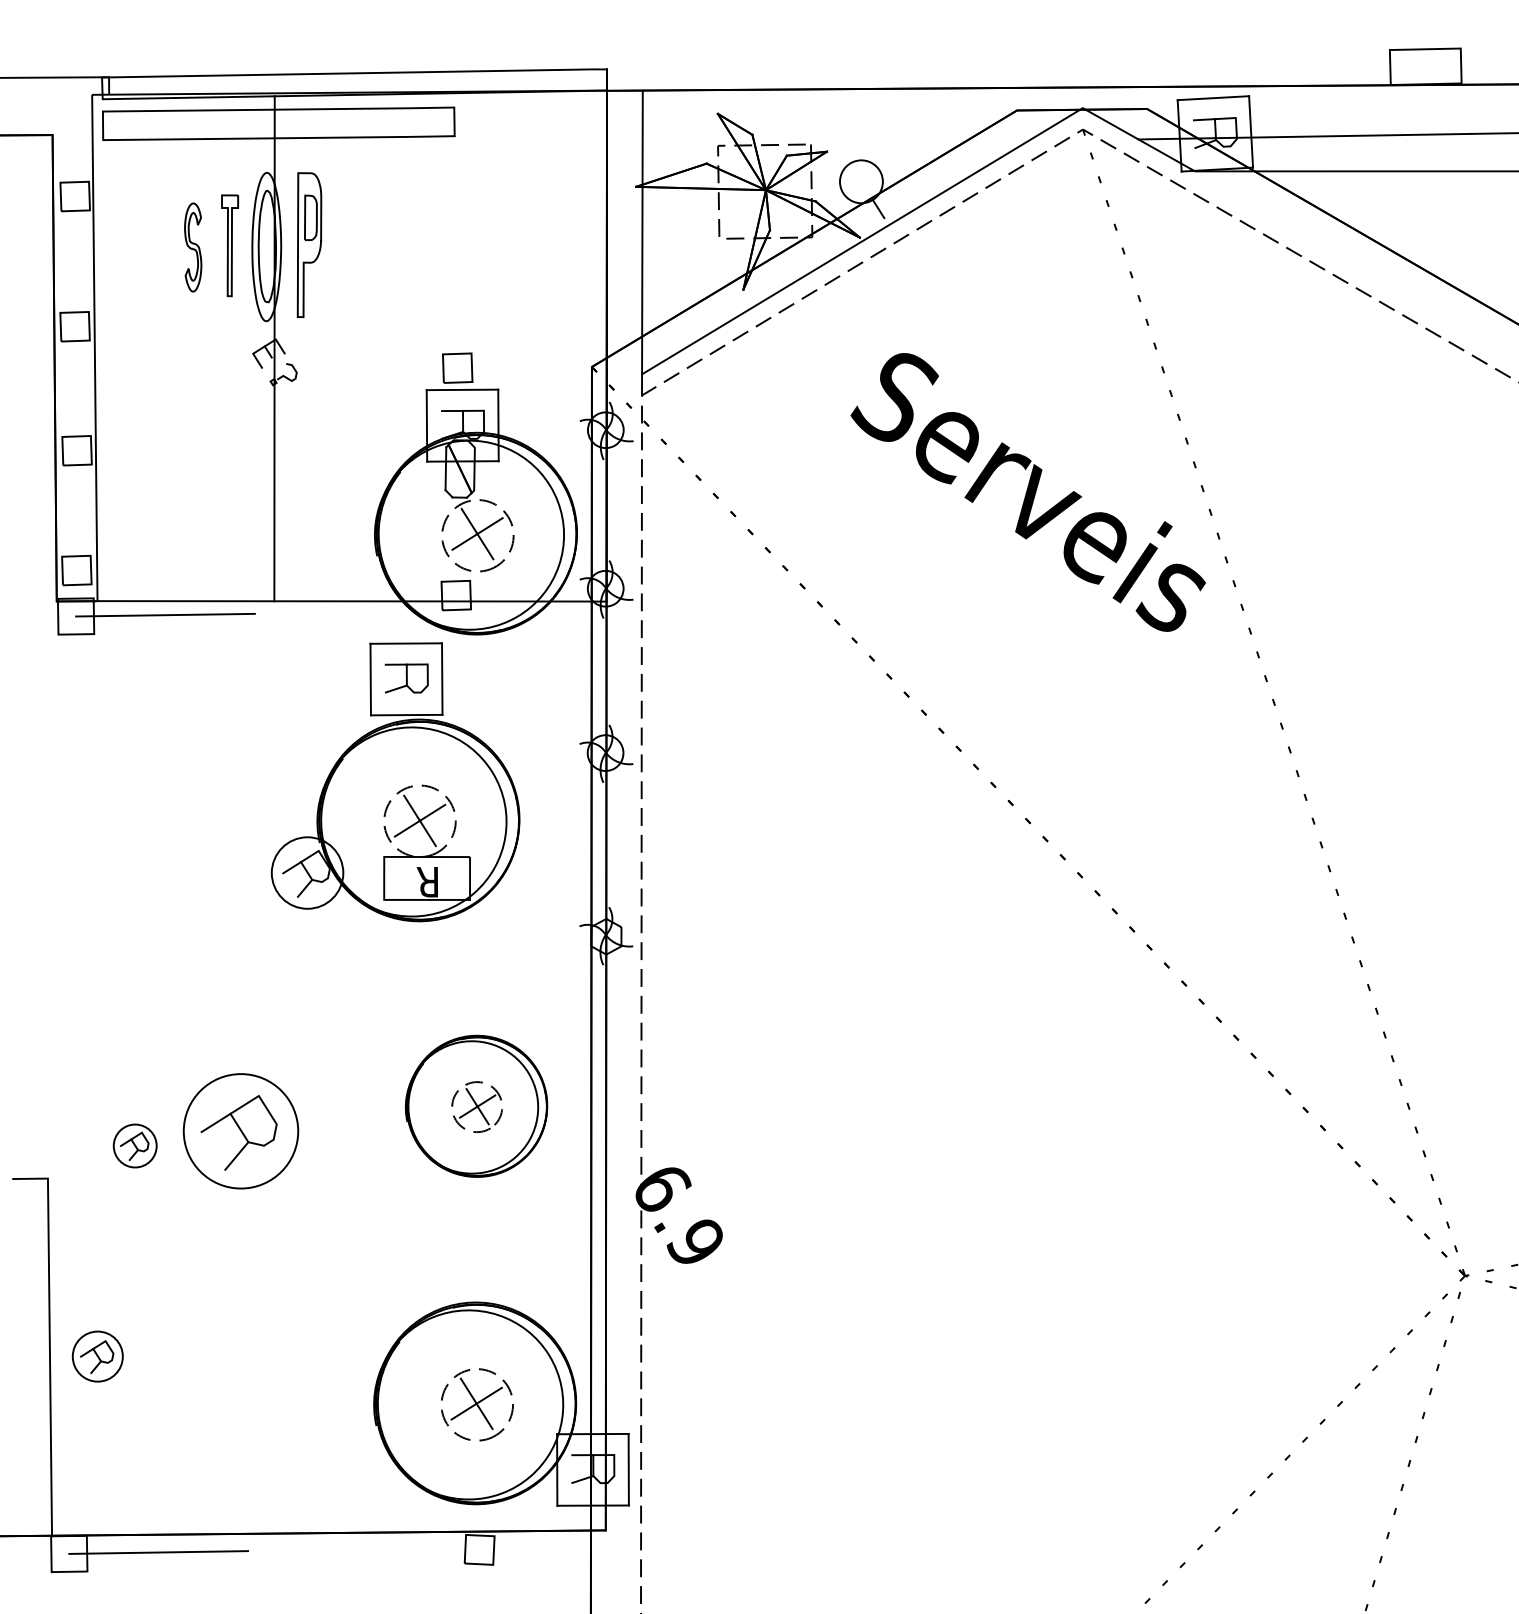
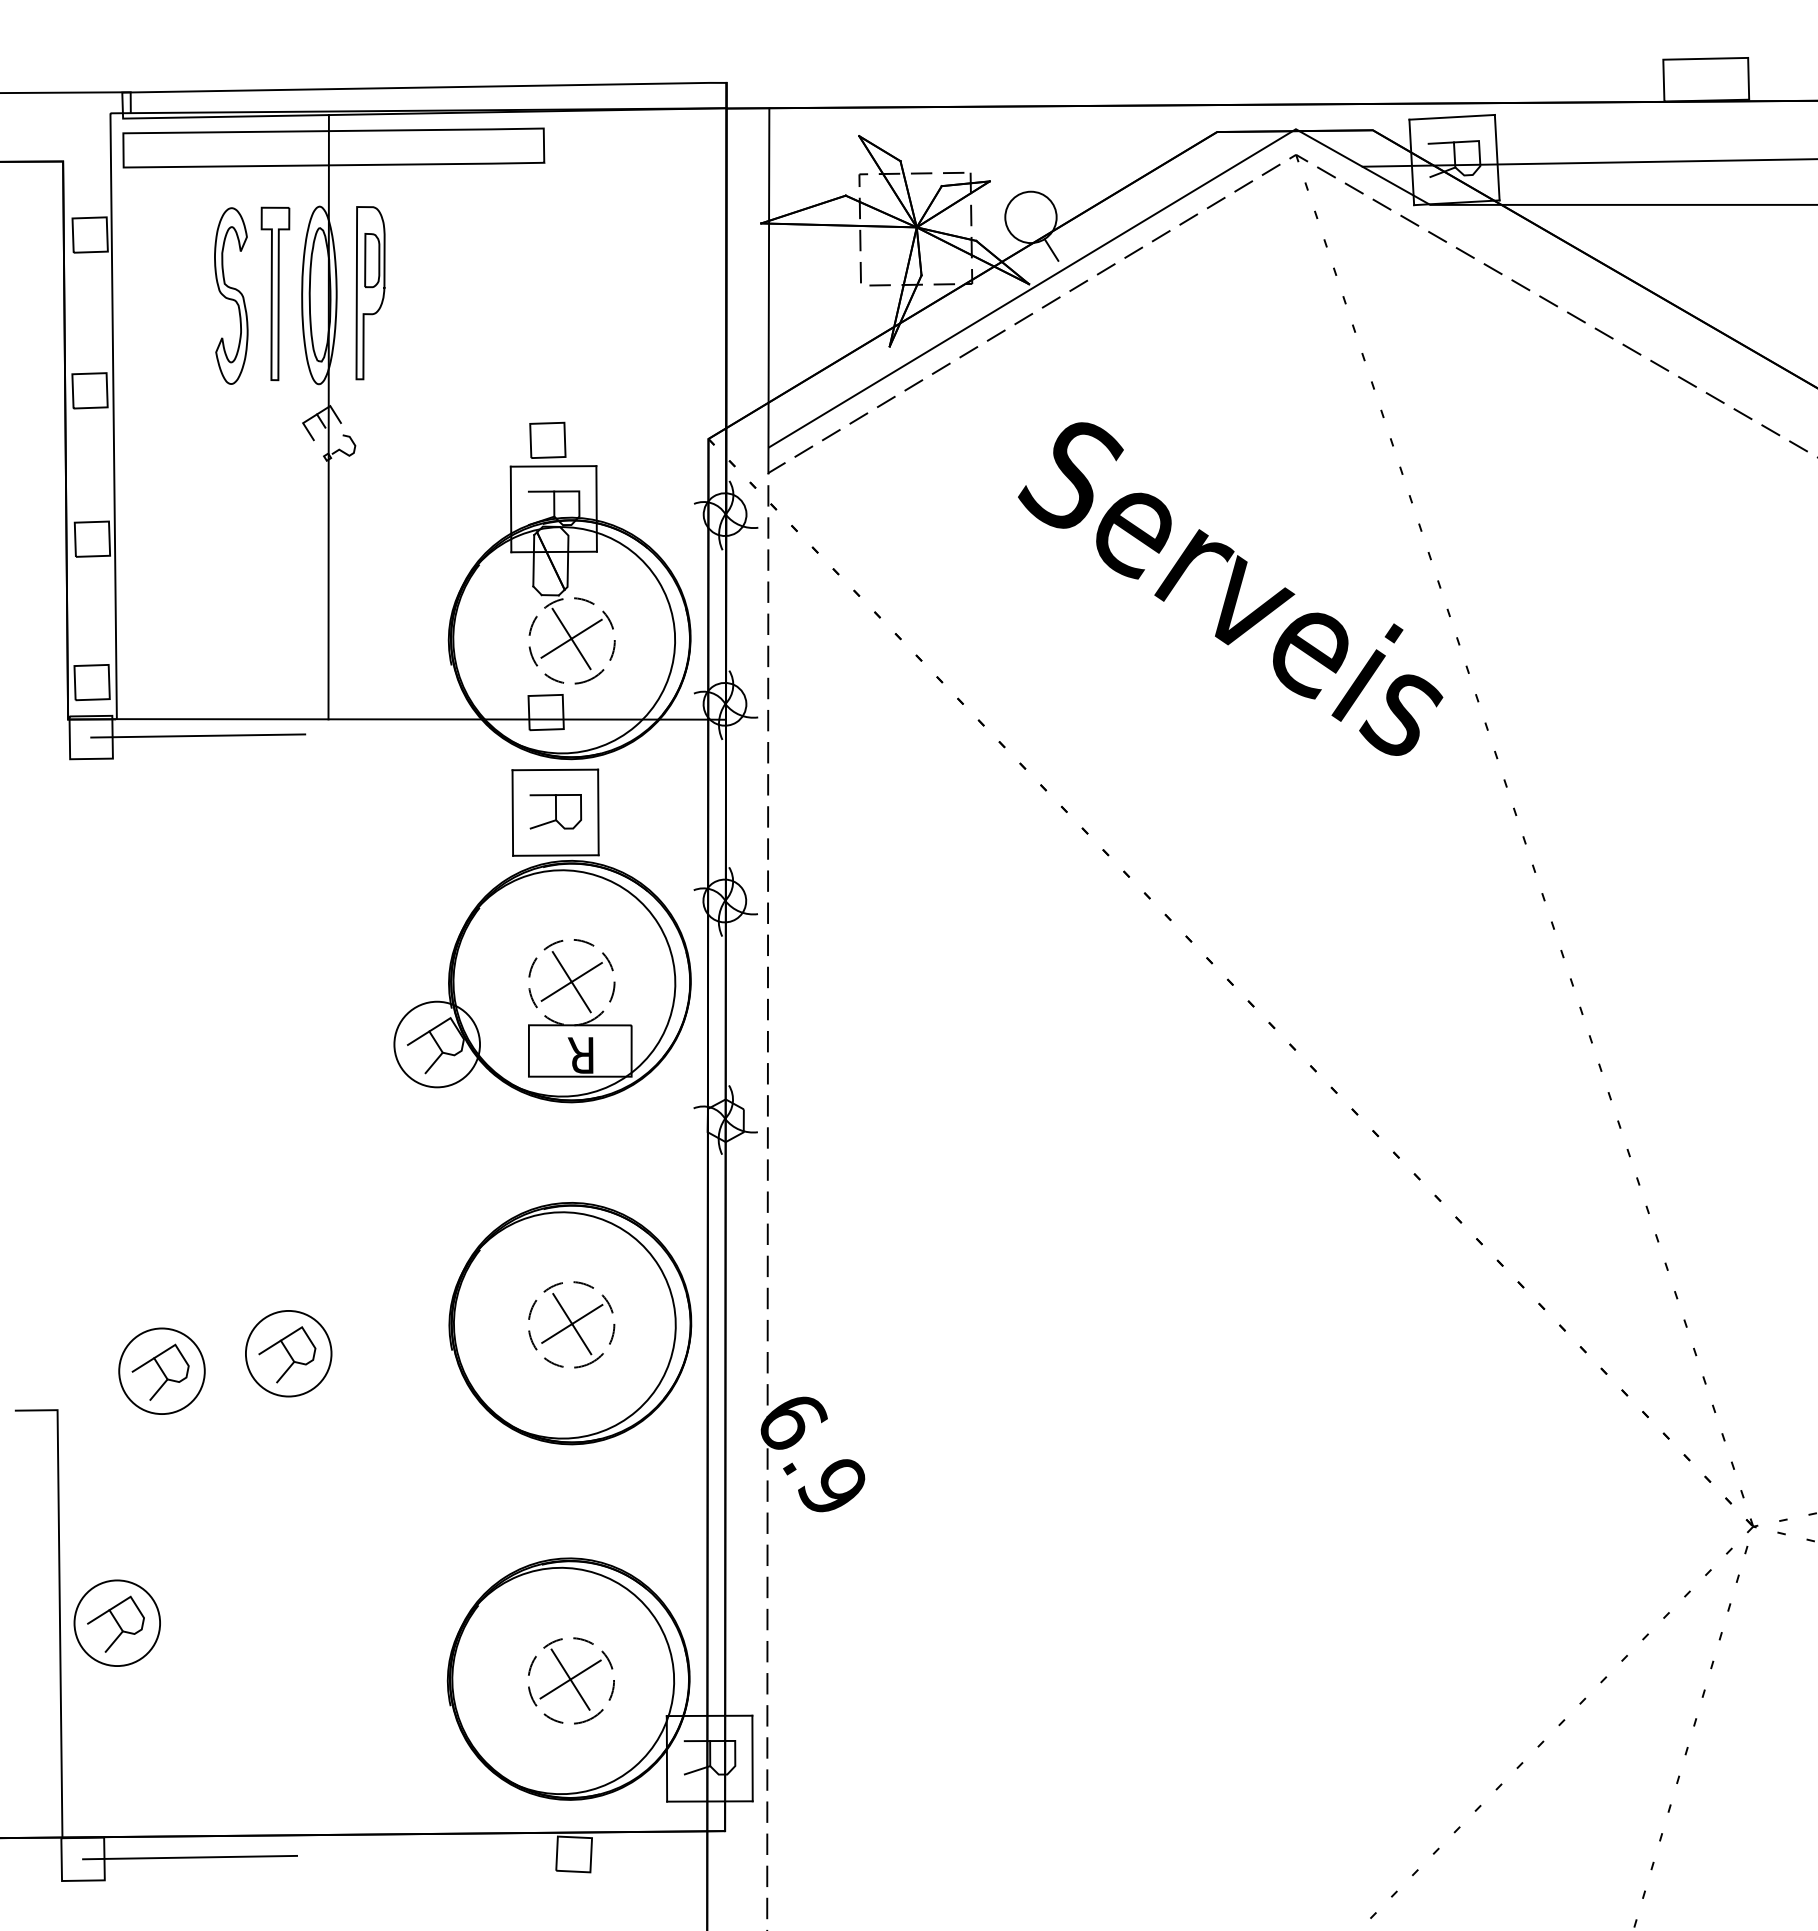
part: (230, 245) -> (275, 293), size x1.43
part: (193, 247) -> (231, 295), size x1.67
part: (395, 781) -> (542, 935), moved
part: (476, 1106) -> (570, 1323), size x1.43
part: (240, 1131) -> (288, 1353), size x0.62
part: (134, 1145) -> (161, 1370), size x1.67
part: (97, 1356) -> (116, 1622), size x1.43

